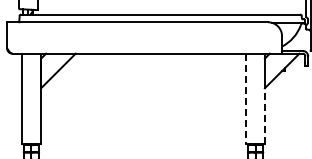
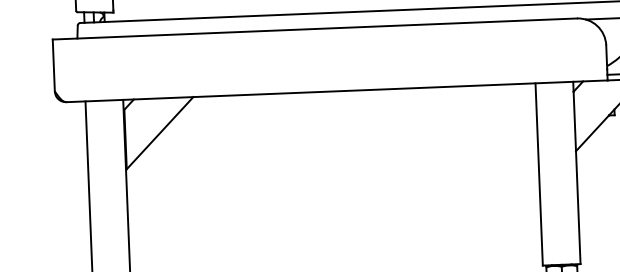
line: (246, 99) -> (539, 175), dashed -> solid
line: (264, 115) -> (577, 205), dashed -> solid

